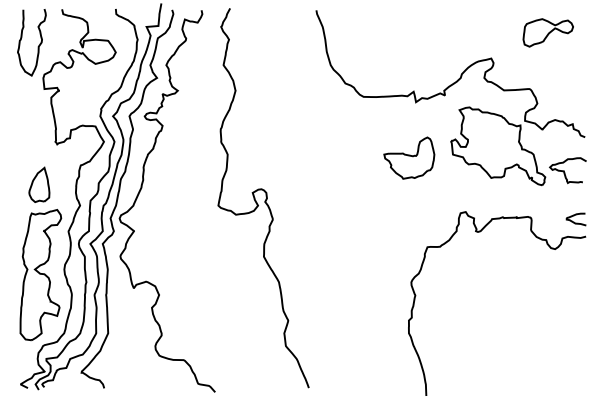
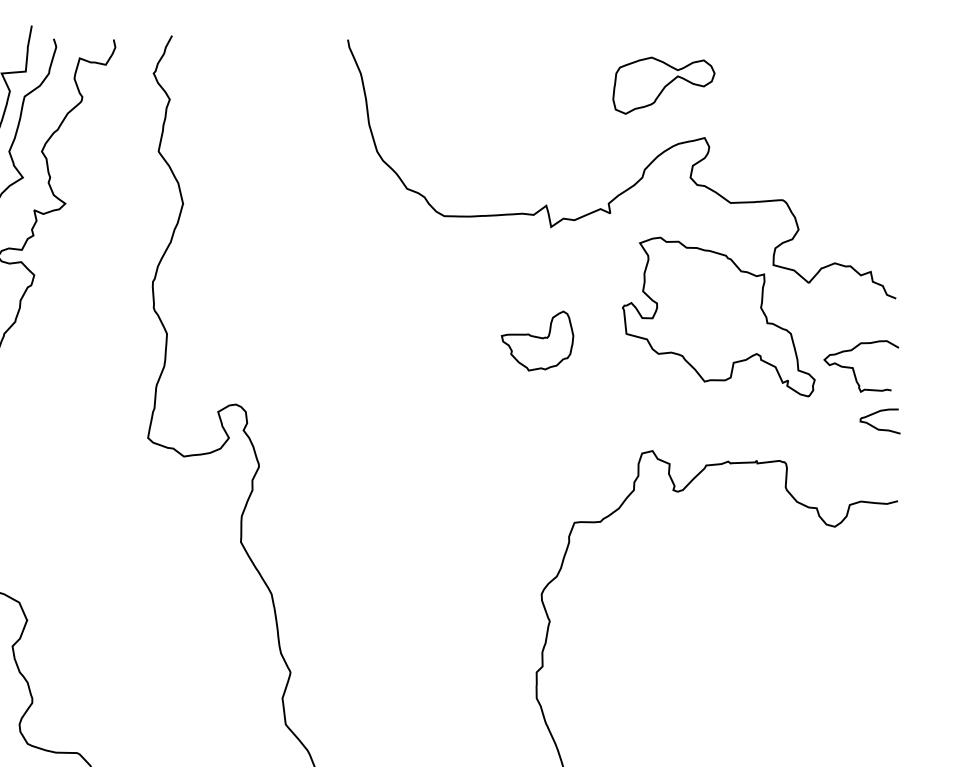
part: (547, 32) -> (662, 84), moved
part: (409, 157) -> (537, 339), size x0.7
curve: (574, 221) -> (876, 425), moved

